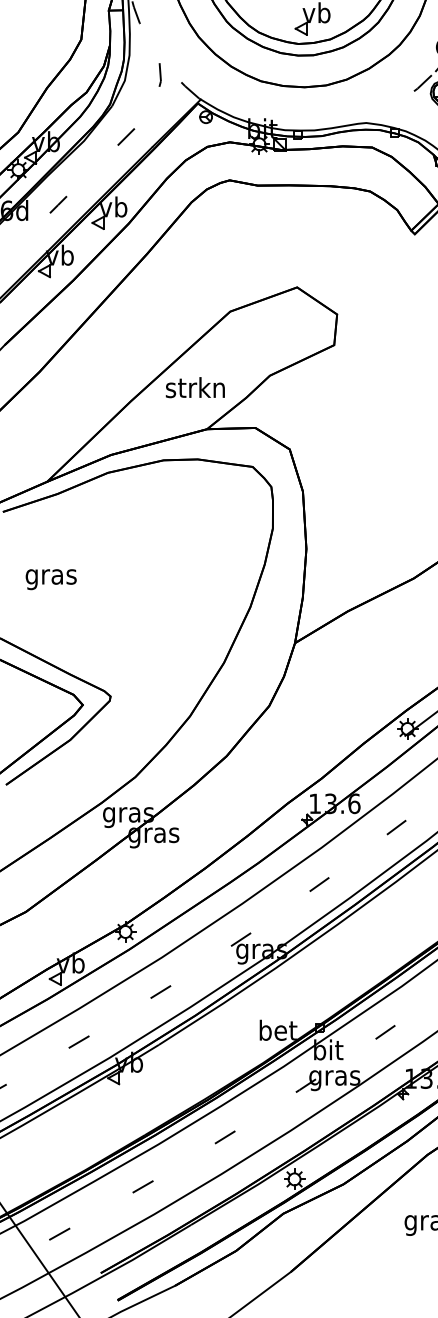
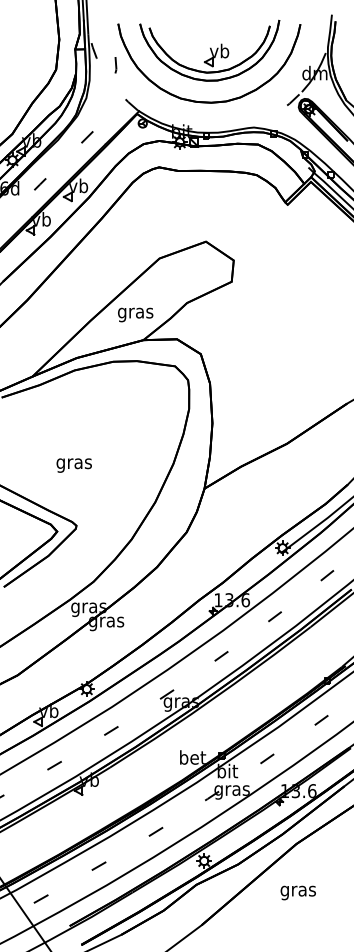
line: (159, 75) -> (115, 65), moved
text: (194, 390) -> (134, 313), strkn -> gras
text: (50, 579) -> (73, 465), moved

